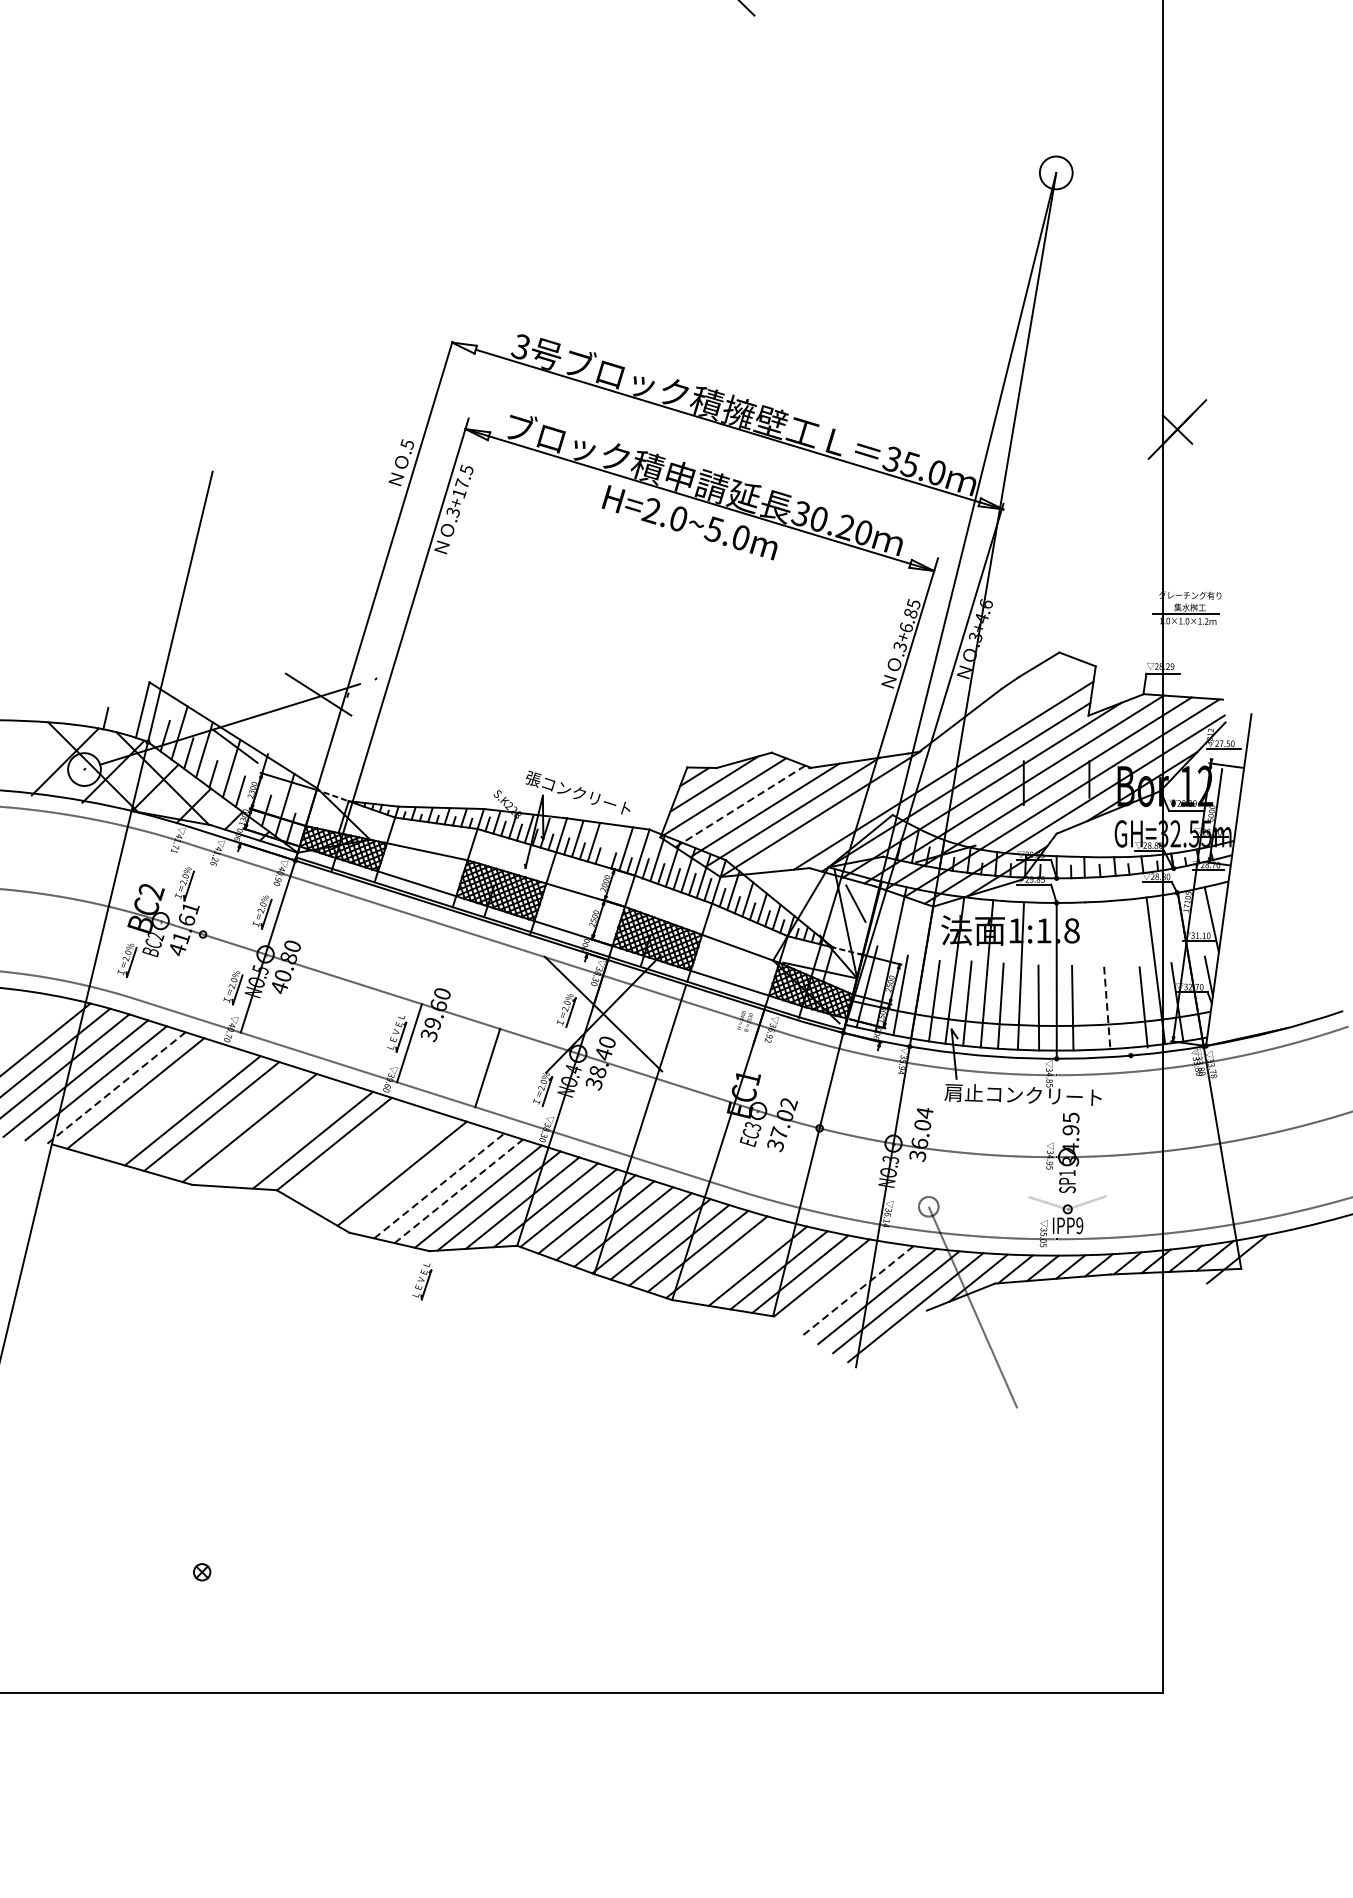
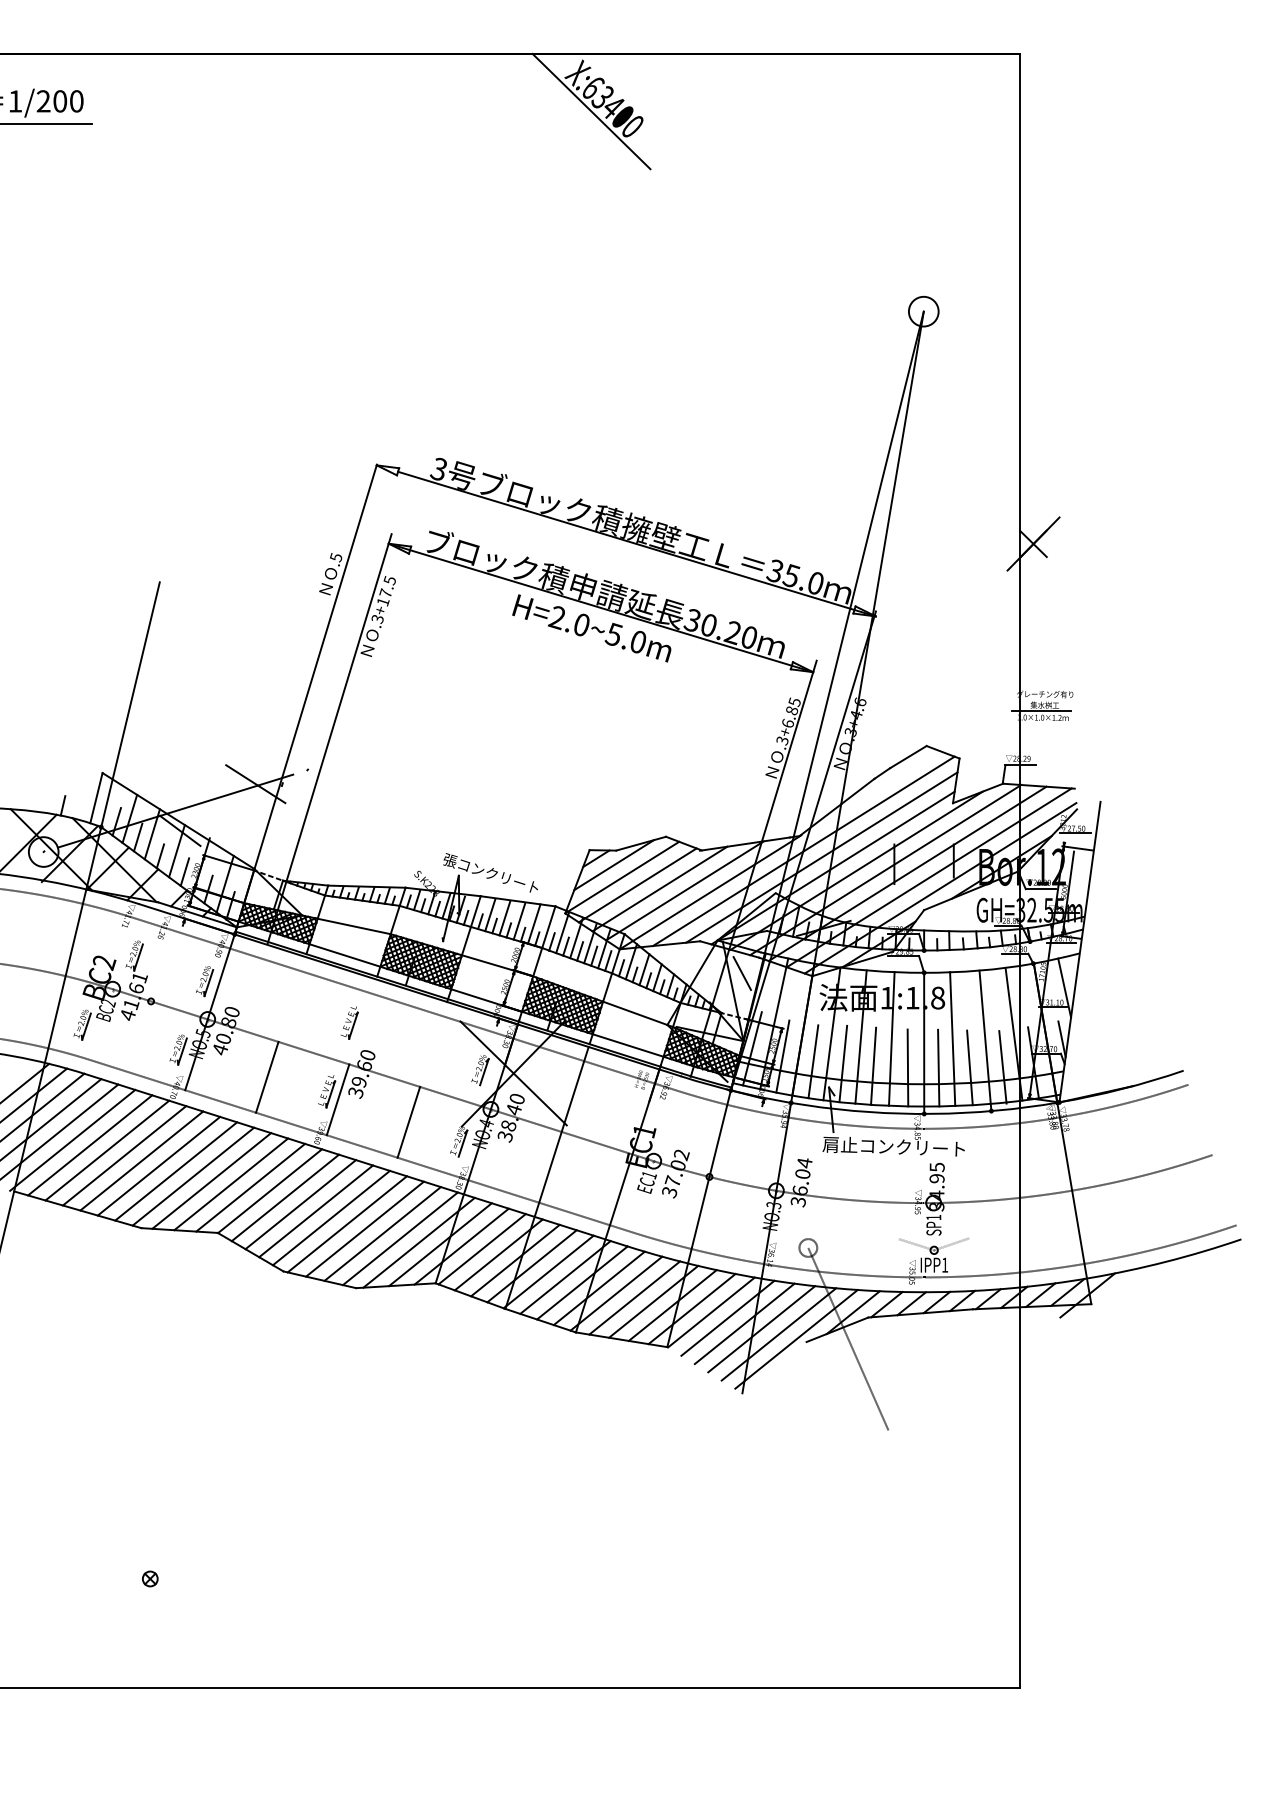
line: (923, 768) -> (803, 851), added
line: (740, 806) -> (637, 885), dashed -> solid
line: (609, 846) -> (519, 921), added
line: (1087, 975) -> (952, 1038), added
line: (1124, 977) -> (985, 1040), added
line: (1106, 1008) -> (969, 1068), dashed -> solid
line: (331, 1017) -> (267, 1076), added
line: (117, 1088) -> (73, 1140), dashed -> solid
line: (154, 1099) -> (107, 1150), added
line: (173, 1104) -> (124, 1155), added
line: (231, 1122) -> (176, 1171), added
text: (752, 1126) -> (648, 1175), EC3 -> EC1
line: (269, 1132) -> (211, 1180), added
line: (291, 1136) -> (231, 1184), added
line: (351, 1151) -> (285, 1197), added
line: (368, 1158) -> (300, 1204), added
line: (385, 1166) -> (316, 1211), added
line: (418, 1180) -> (346, 1224), added
line: (439, 1186) -> (365, 1229), dashed -> solid
line: (458, 1190) -> (382, 1233), dashed -> solid
text: (1079, 1225) -> (944, 1264), IPP9 -> IPP1
line: (736, 1261) -> (634, 1297), added
part: (422, 1281) -> (349, 1022), moved
line: (839, 1283) -> (727, 1317), added
line: (859, 1290) -> (745, 1323), dashed -> solid

